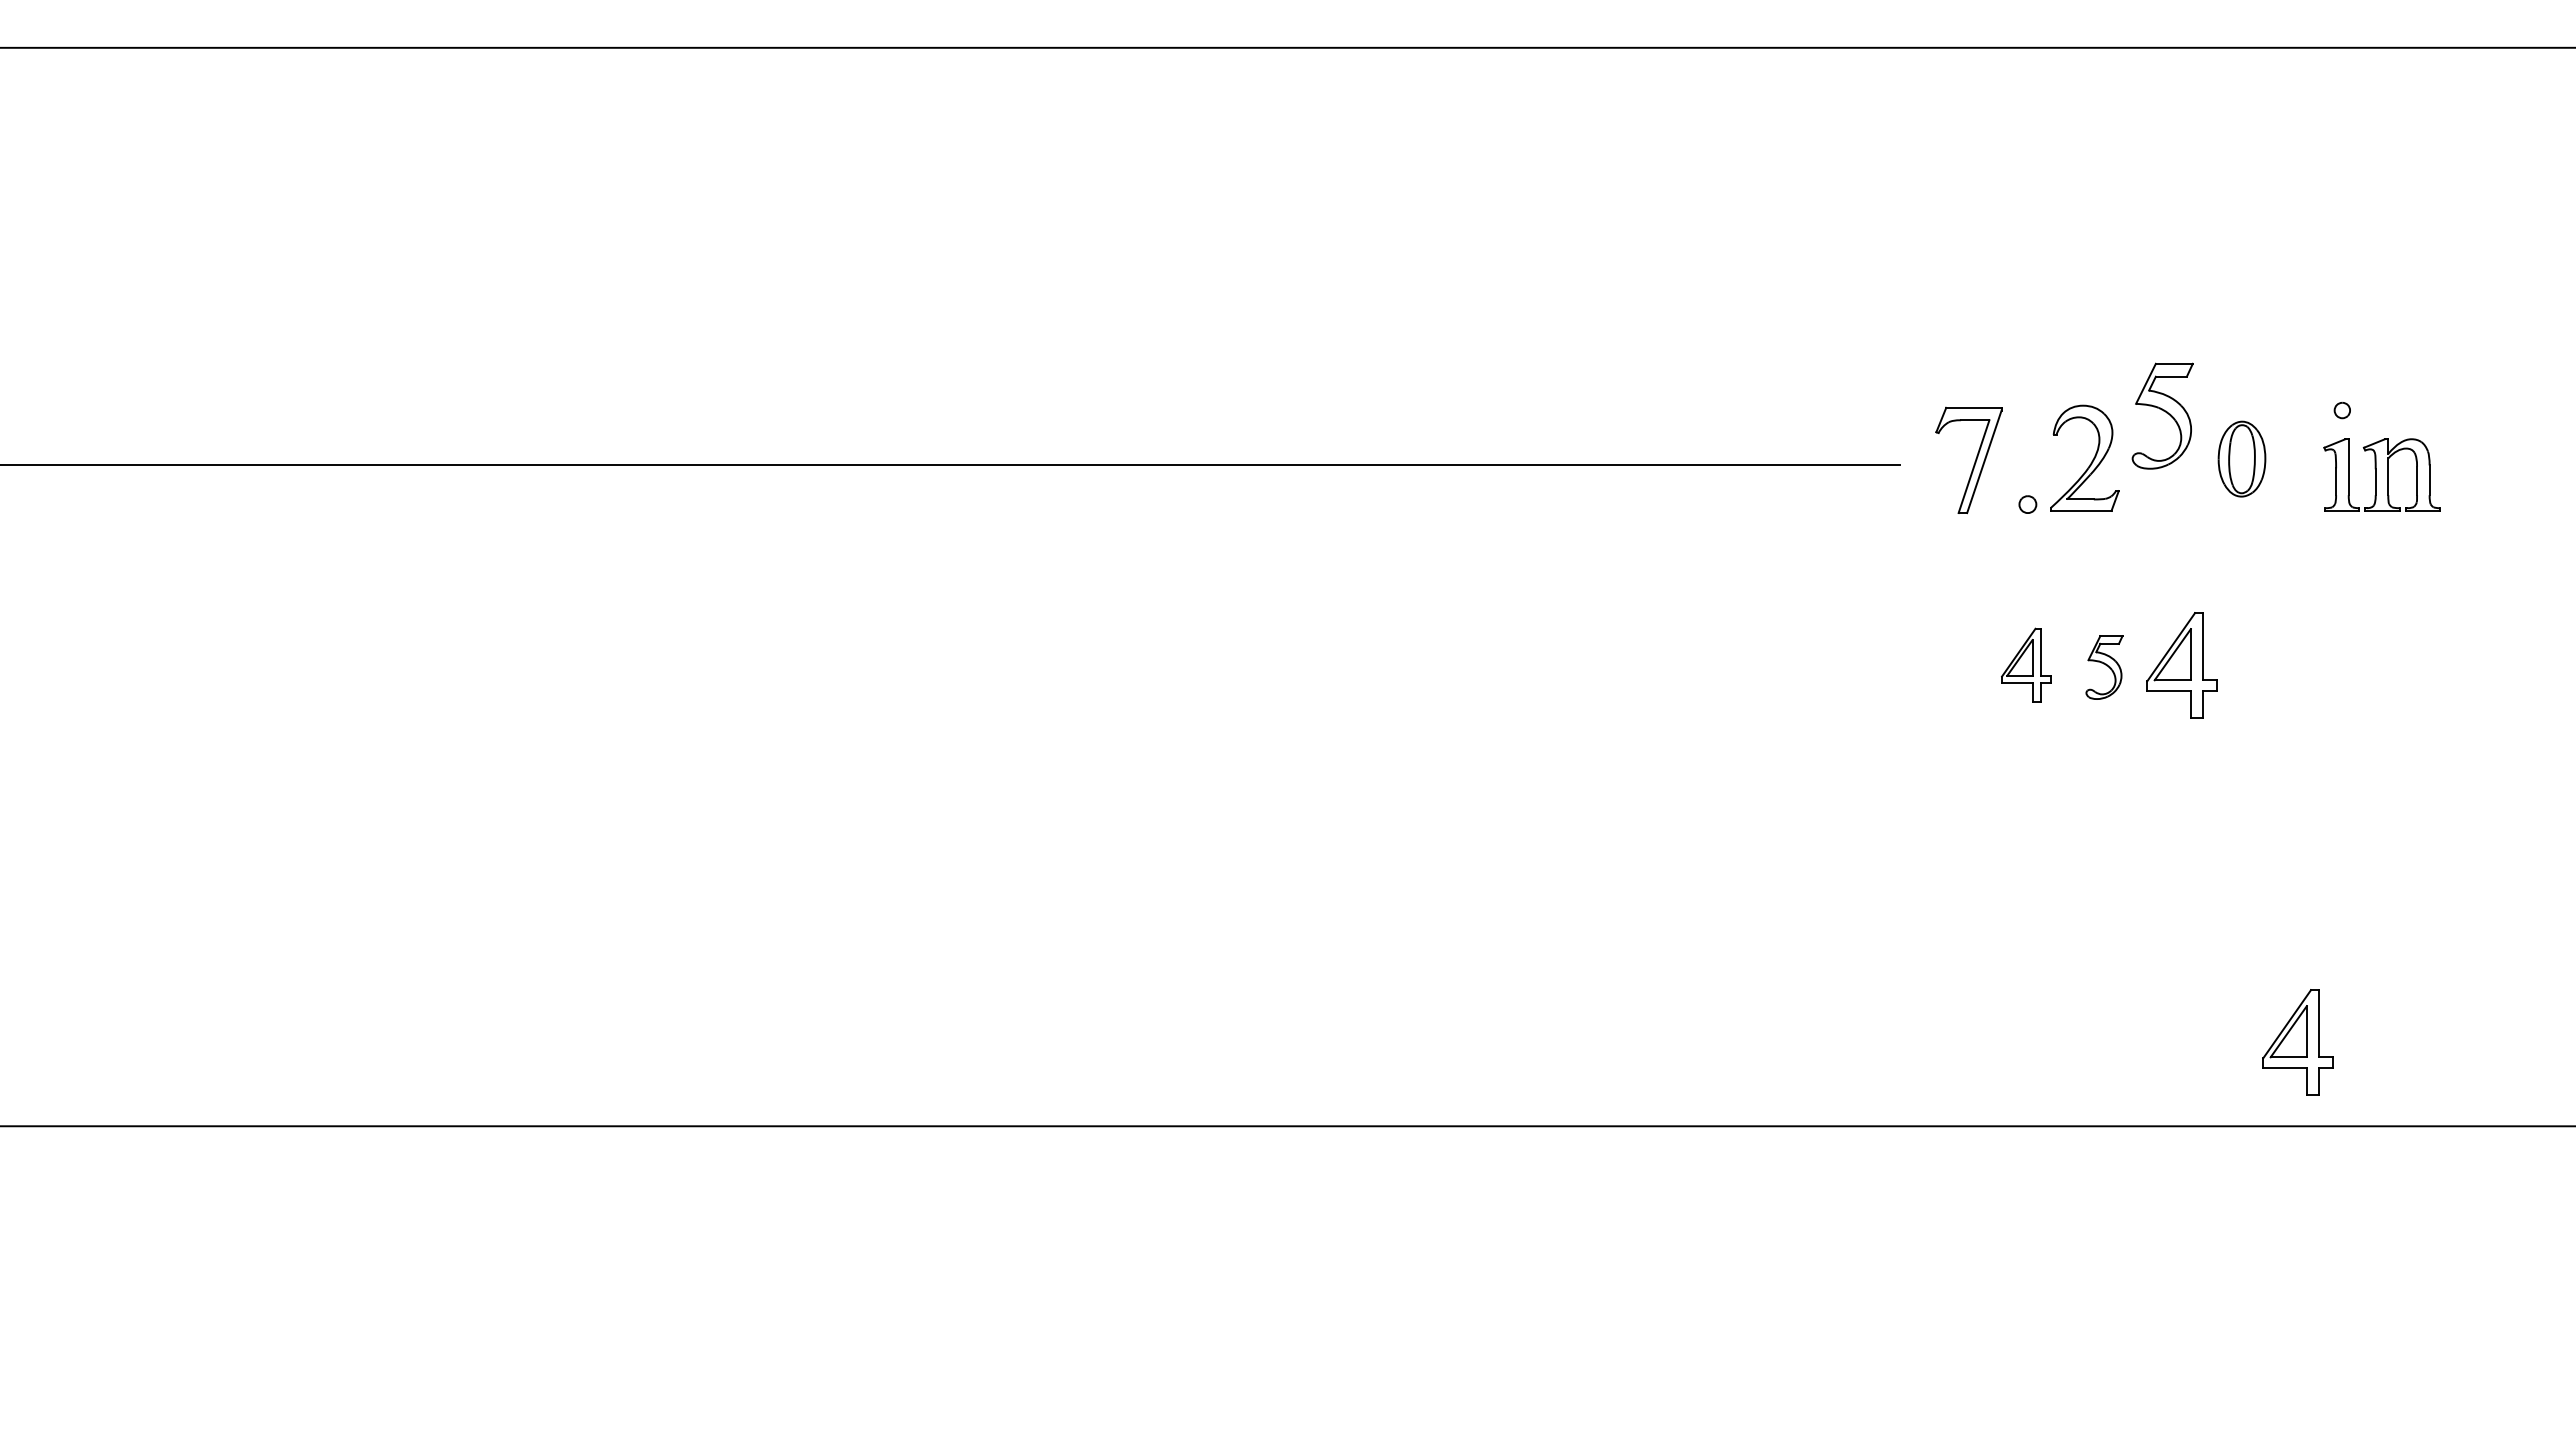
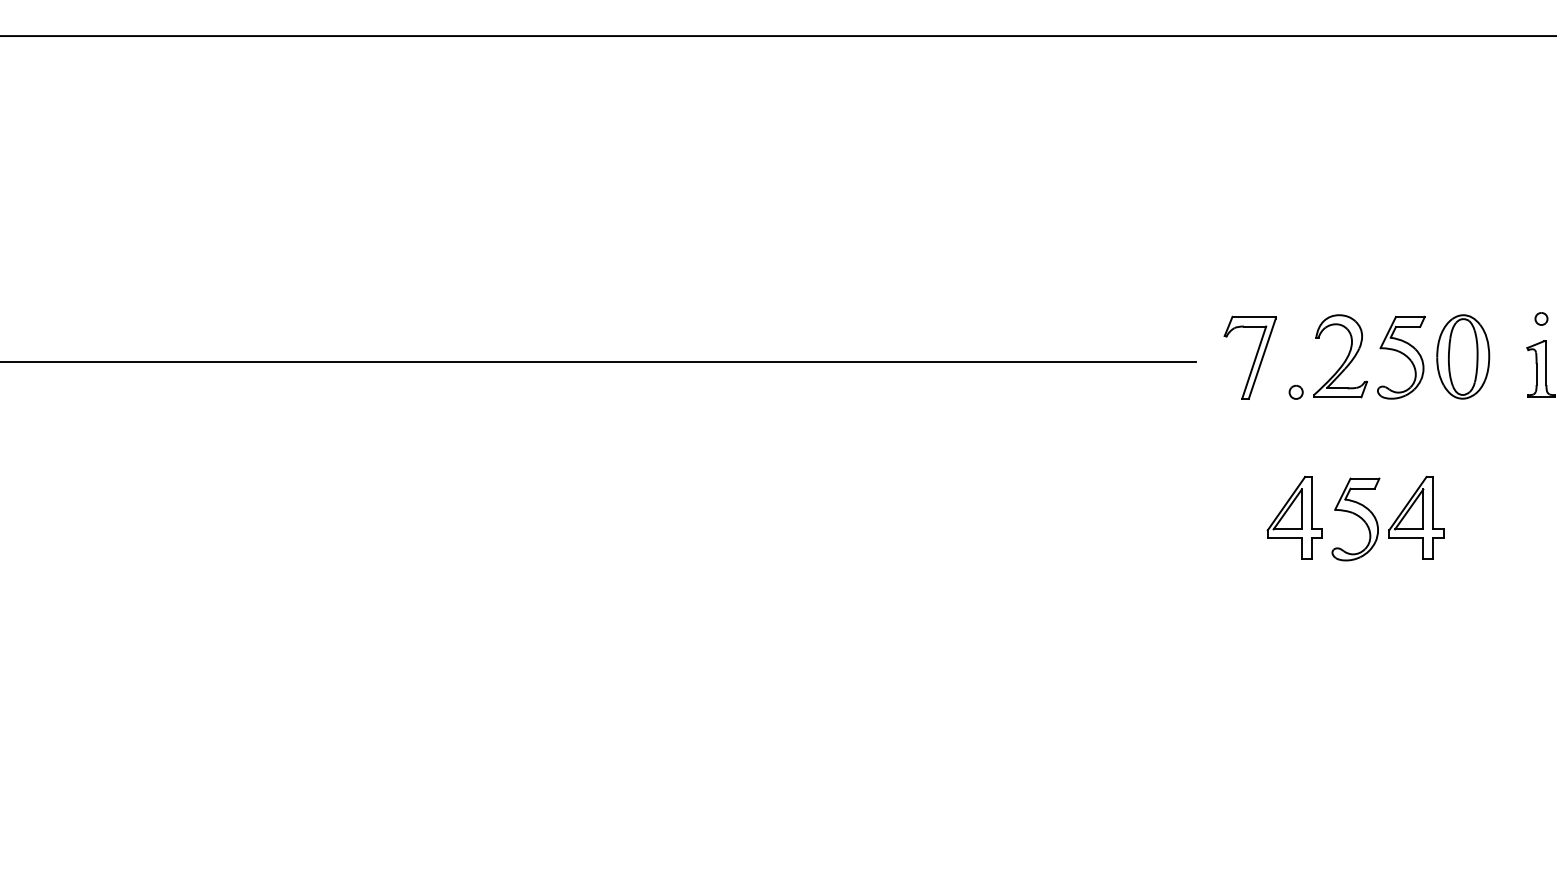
part: (2162, 415) -> (1401, 357), moved
part: (2241, 458) -> (1462, 356), size x1.43
part: (2026, 665) -> (1295, 517), size x1.43
part: (2104, 667) -> (1355, 519), size x1.67
part: (2297, 1042) -> (1506, 811), removed

